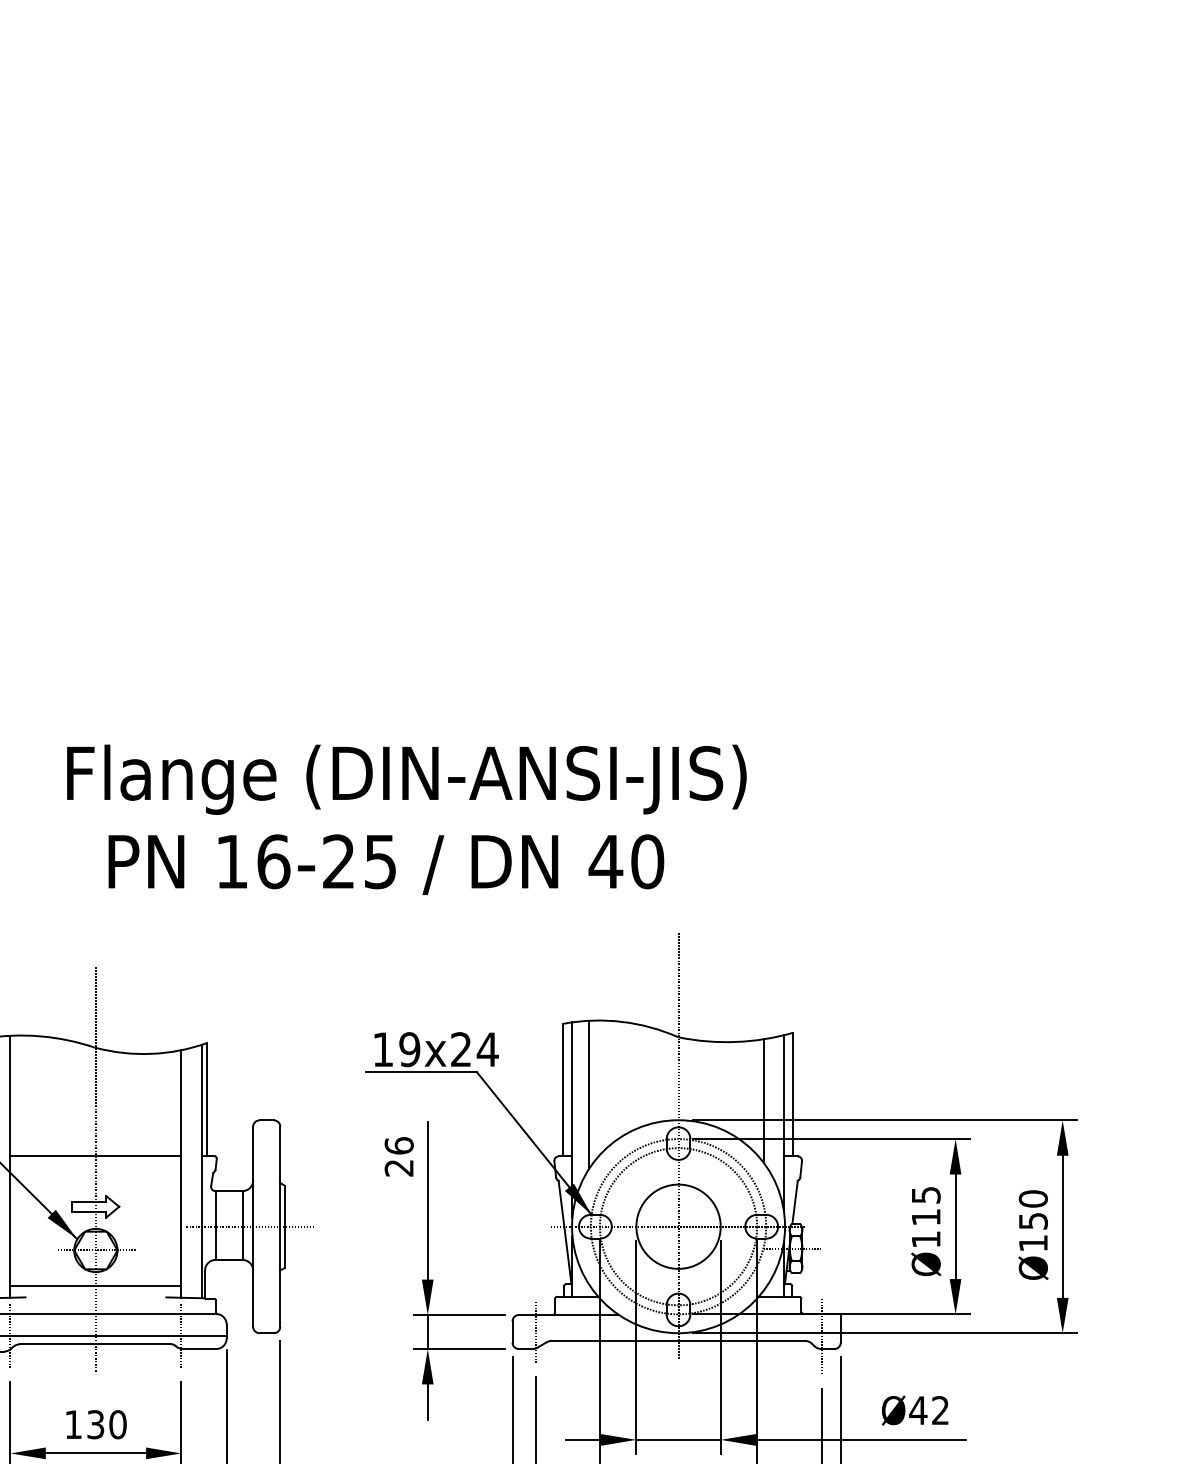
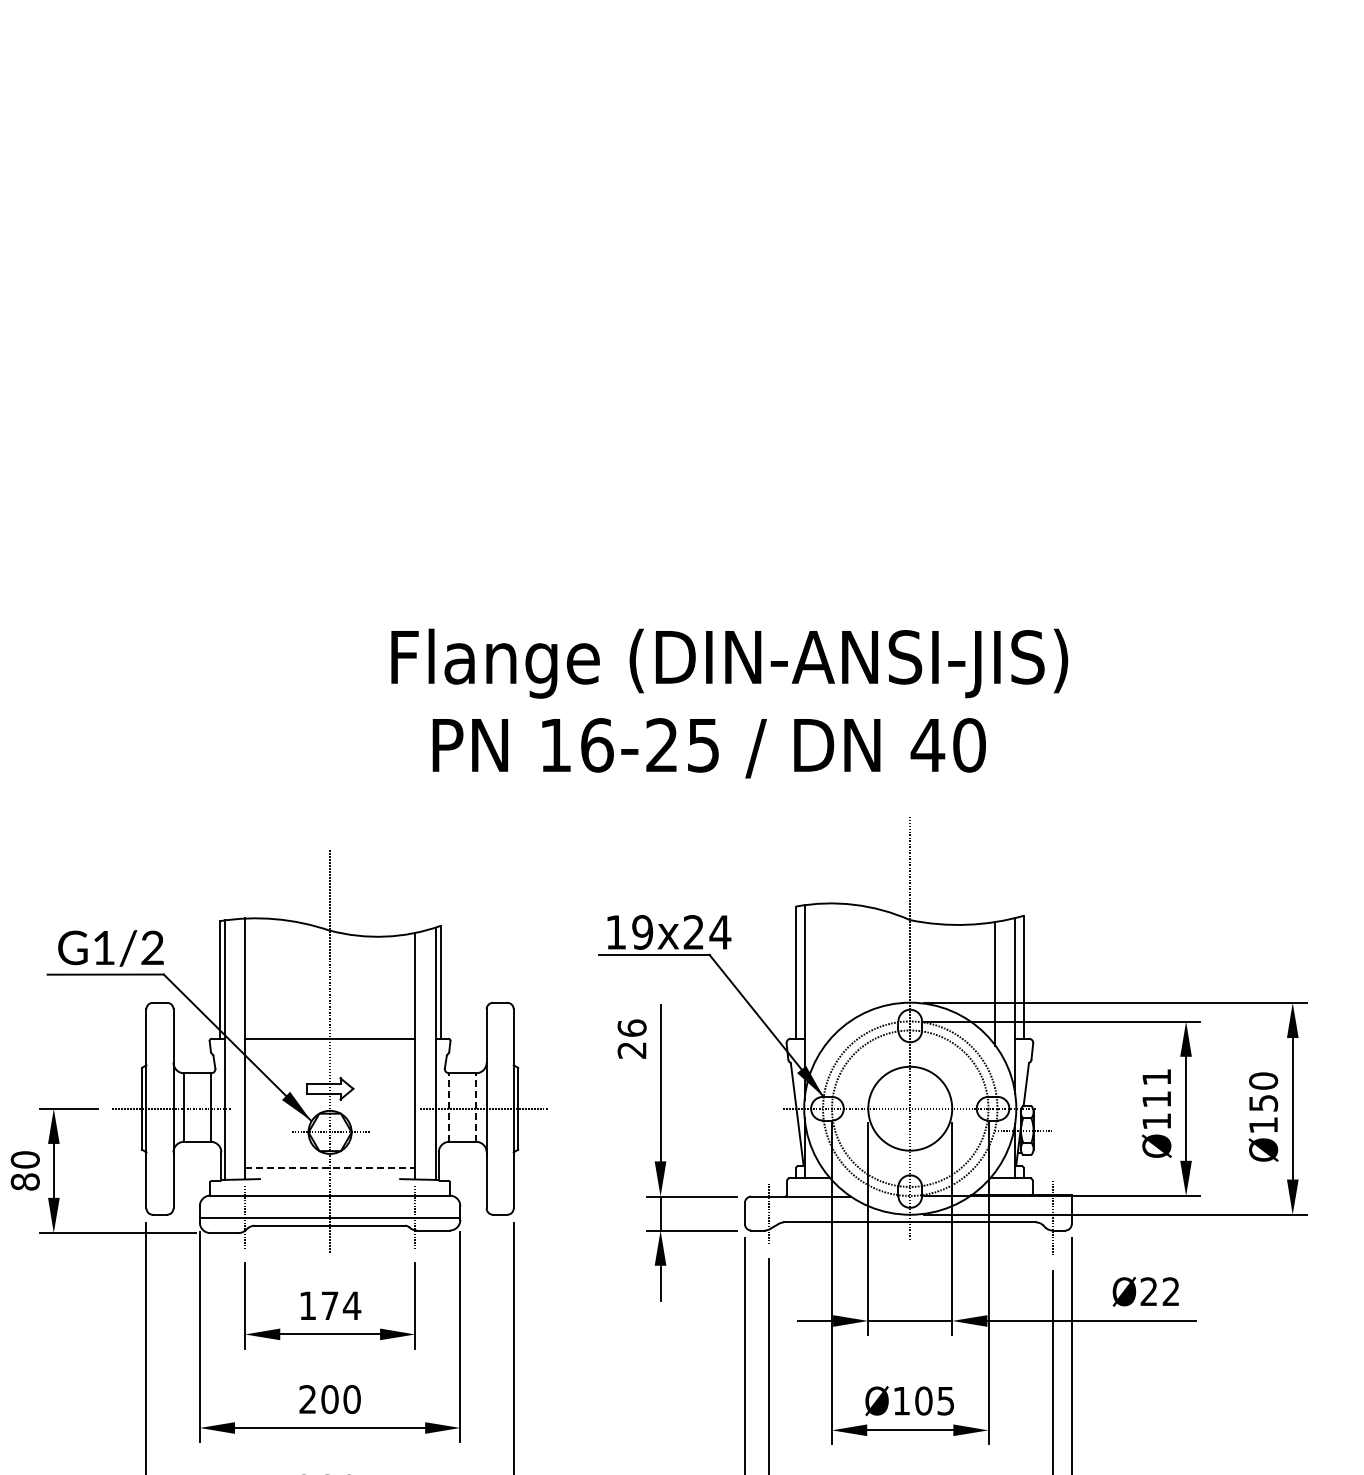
text: (406, 819) -> (729, 703), moved
line: (589, 1093) -> (821, 976), removed
text: (925, 1195) -> (1156, 1077), Ø115 -> Ø111
line: (215, 1225) -> (449, 1107), solid -> dashed
line: (242, 1225) -> (476, 1107), solid -> dashed
line: (96, 1286) -> (330, 1168), solid -> dashed
text: (917, 1410) -> (1148, 1291), Ø42 -> Ø22
text: (107, 1424) -> (341, 1305), 130 -> 174

